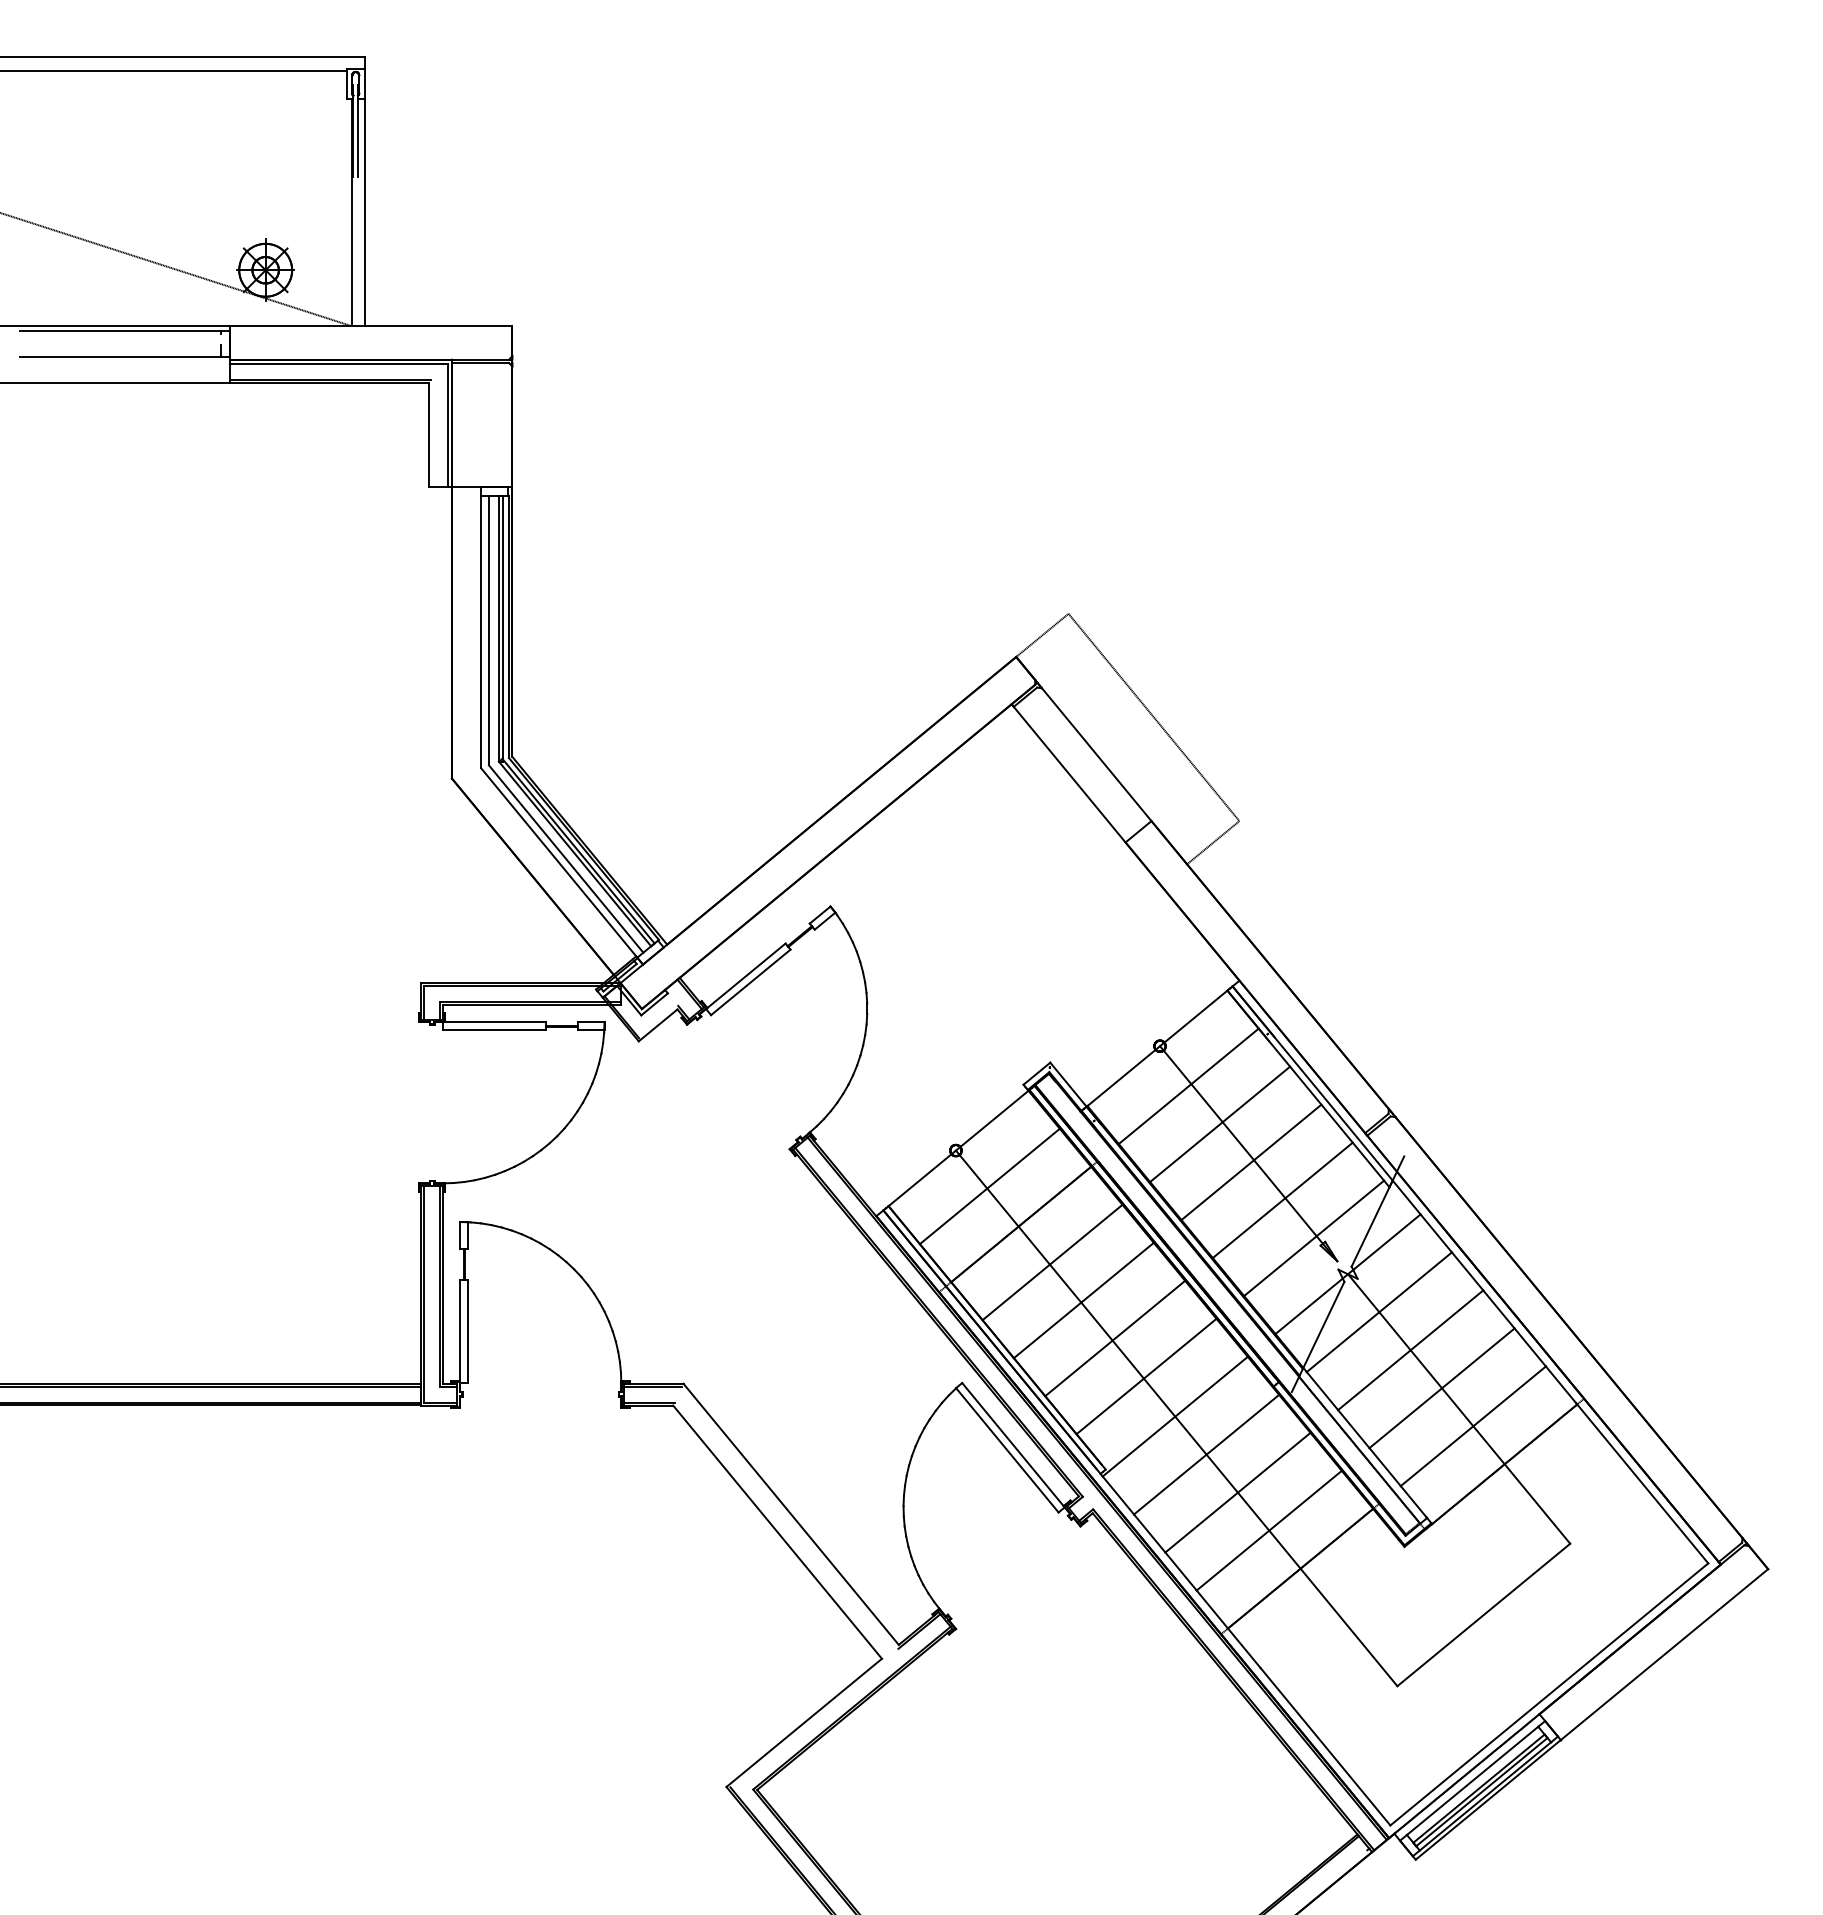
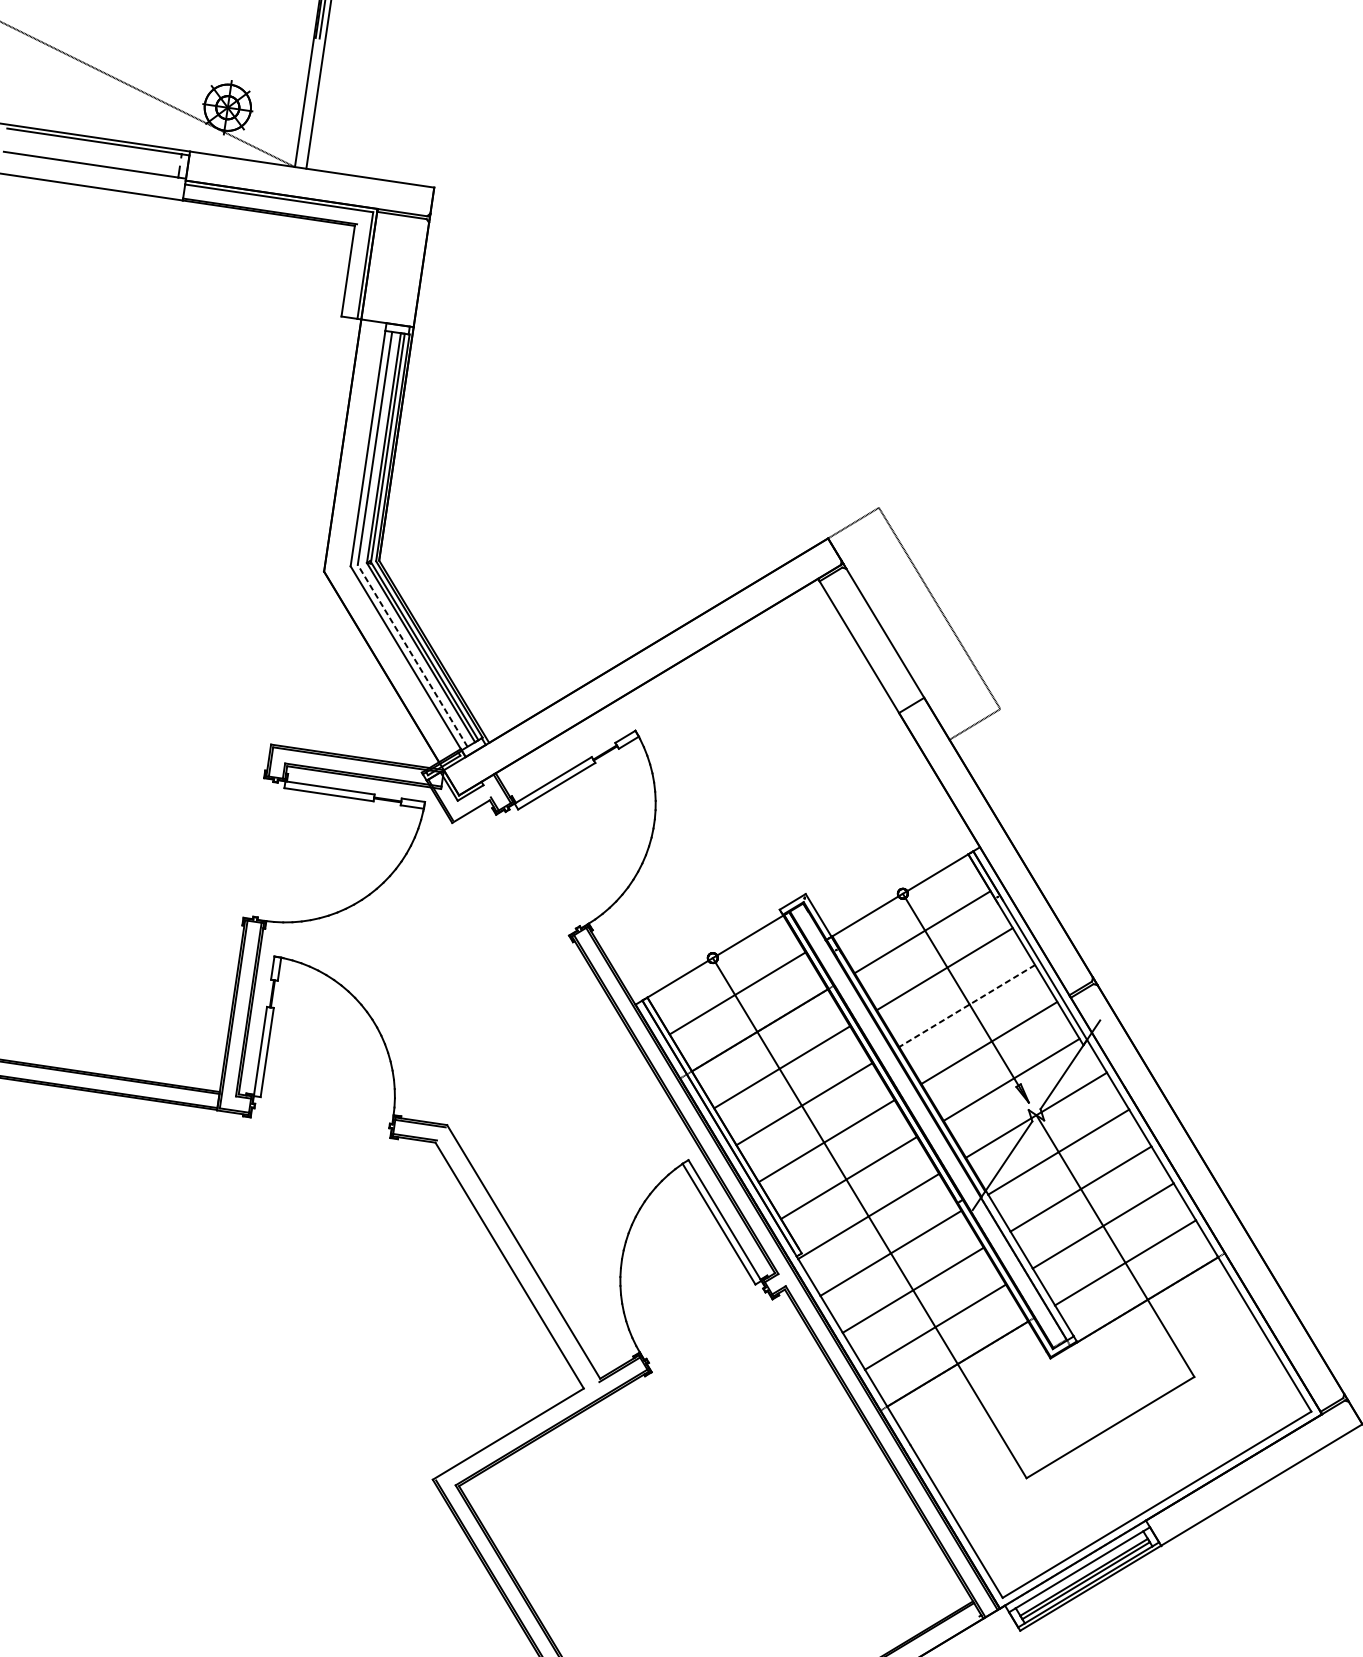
line: (565, 858) -> (412, 655), solid -> dashed
line: (1251, 1162) -> (967, 1006), solid -> dashed

